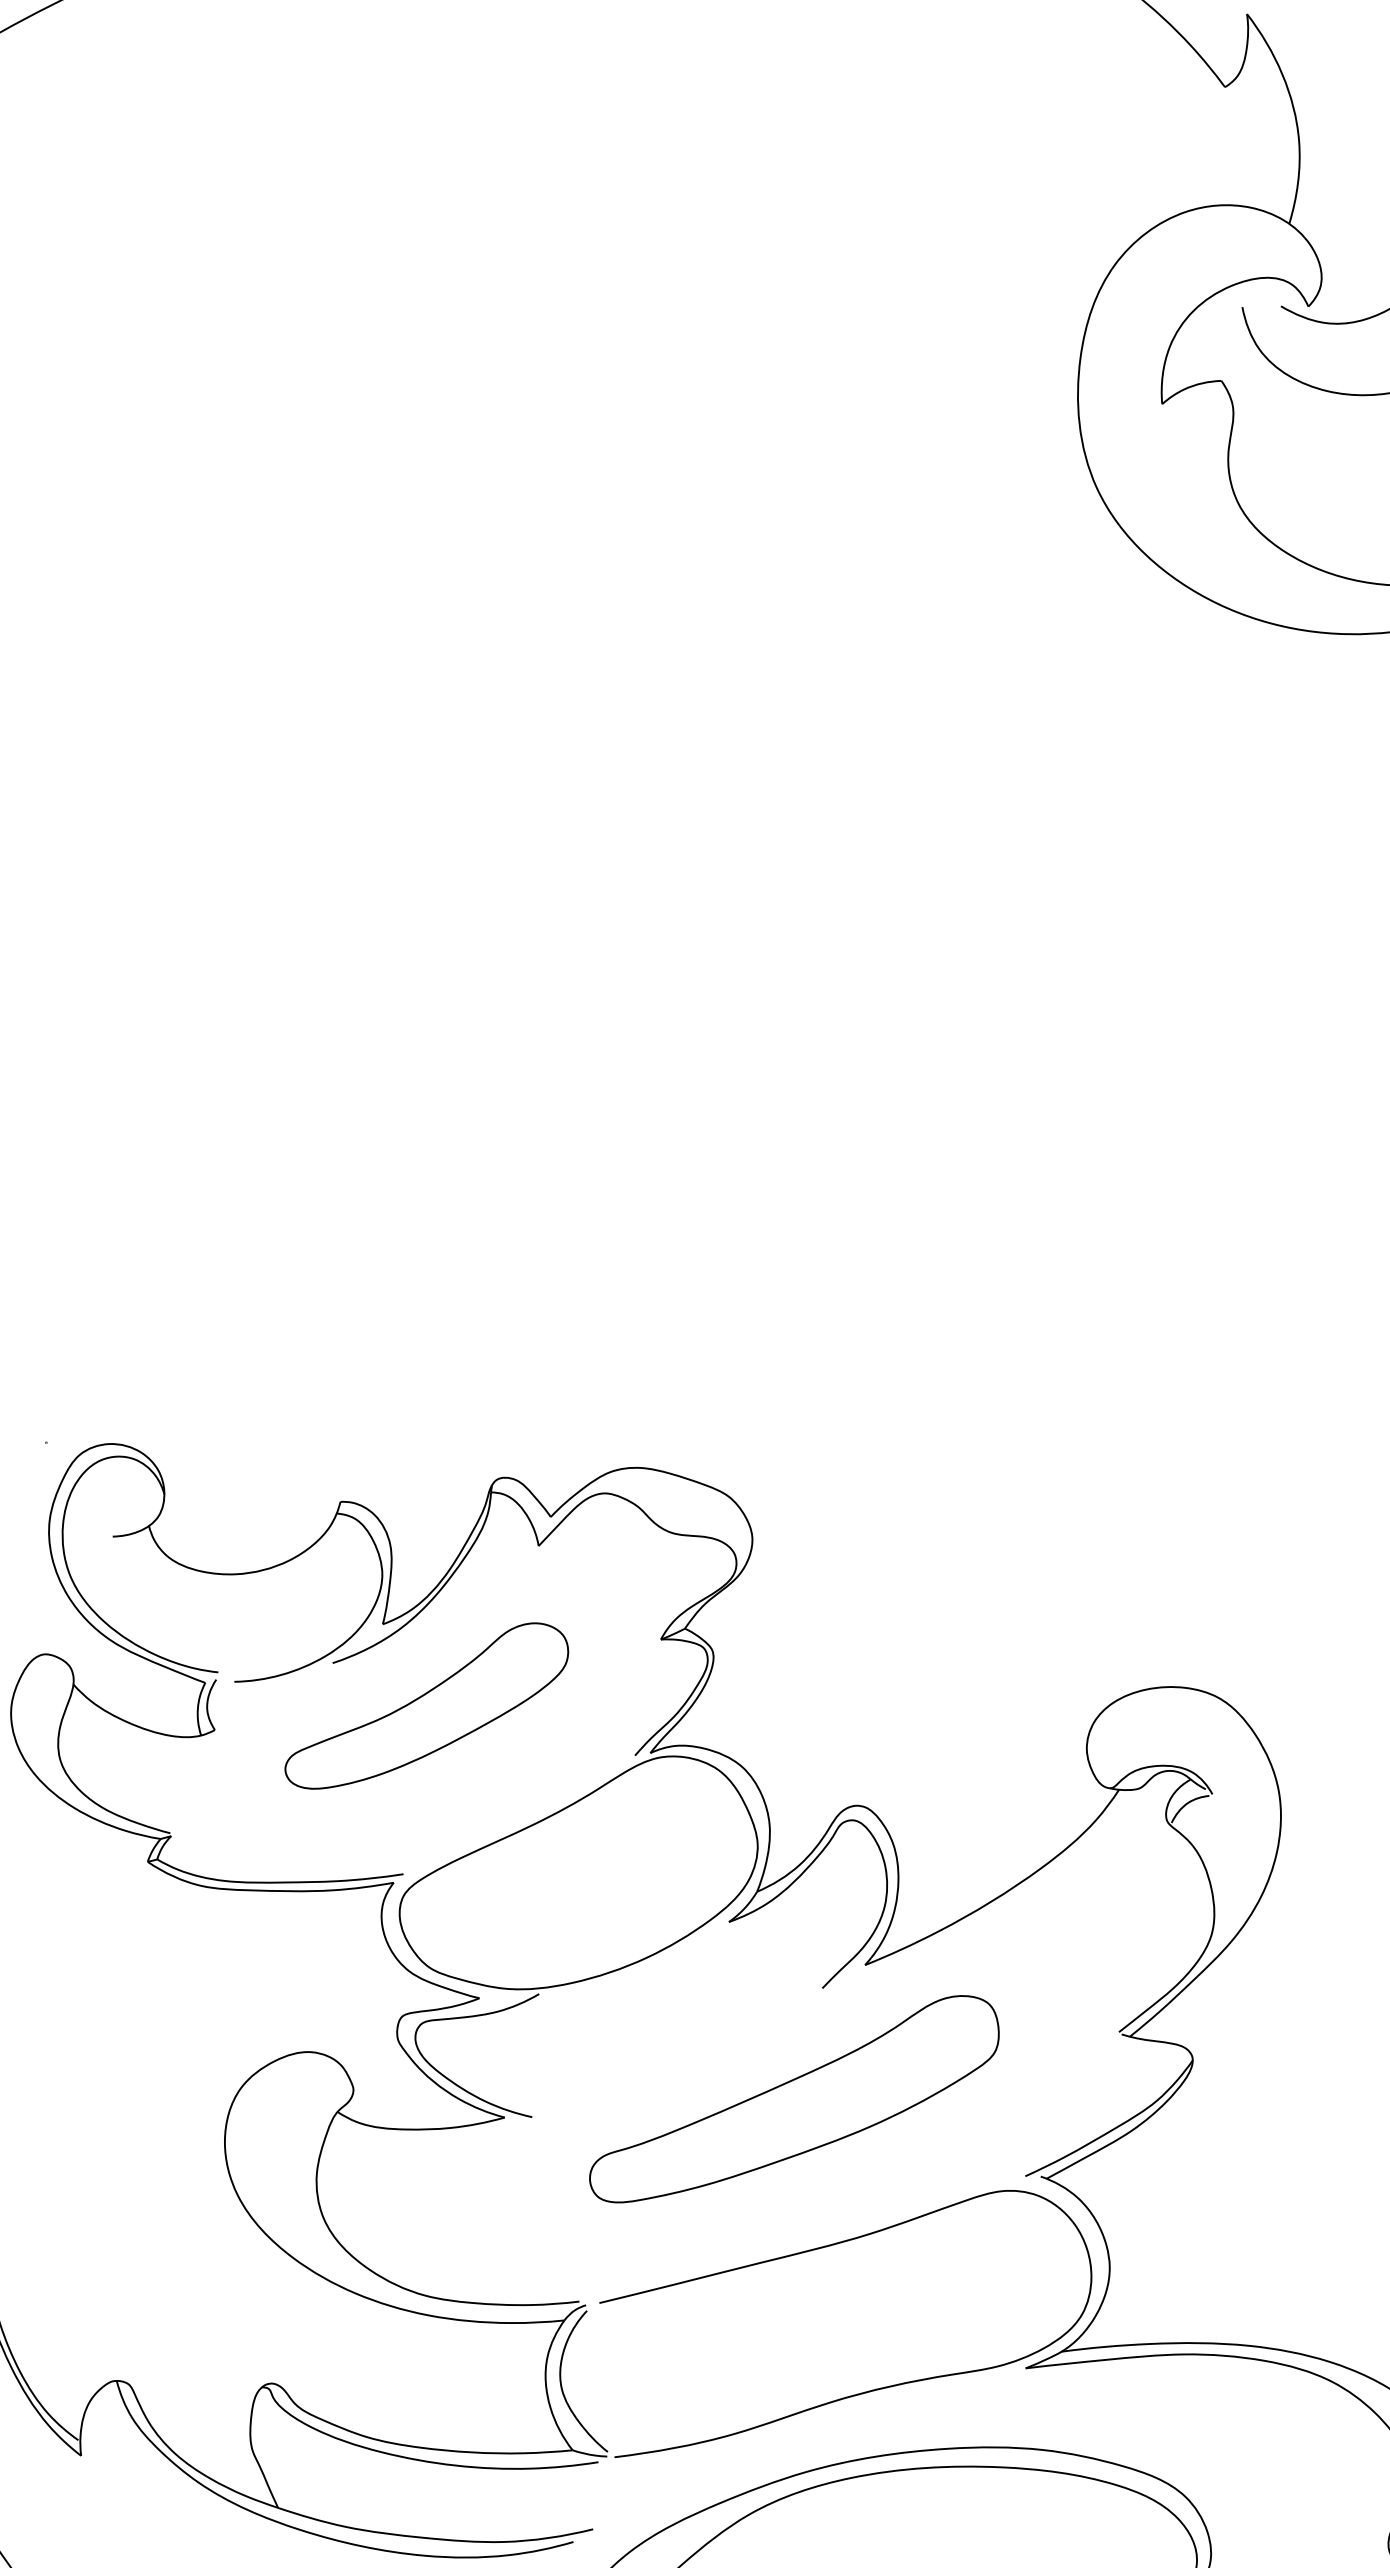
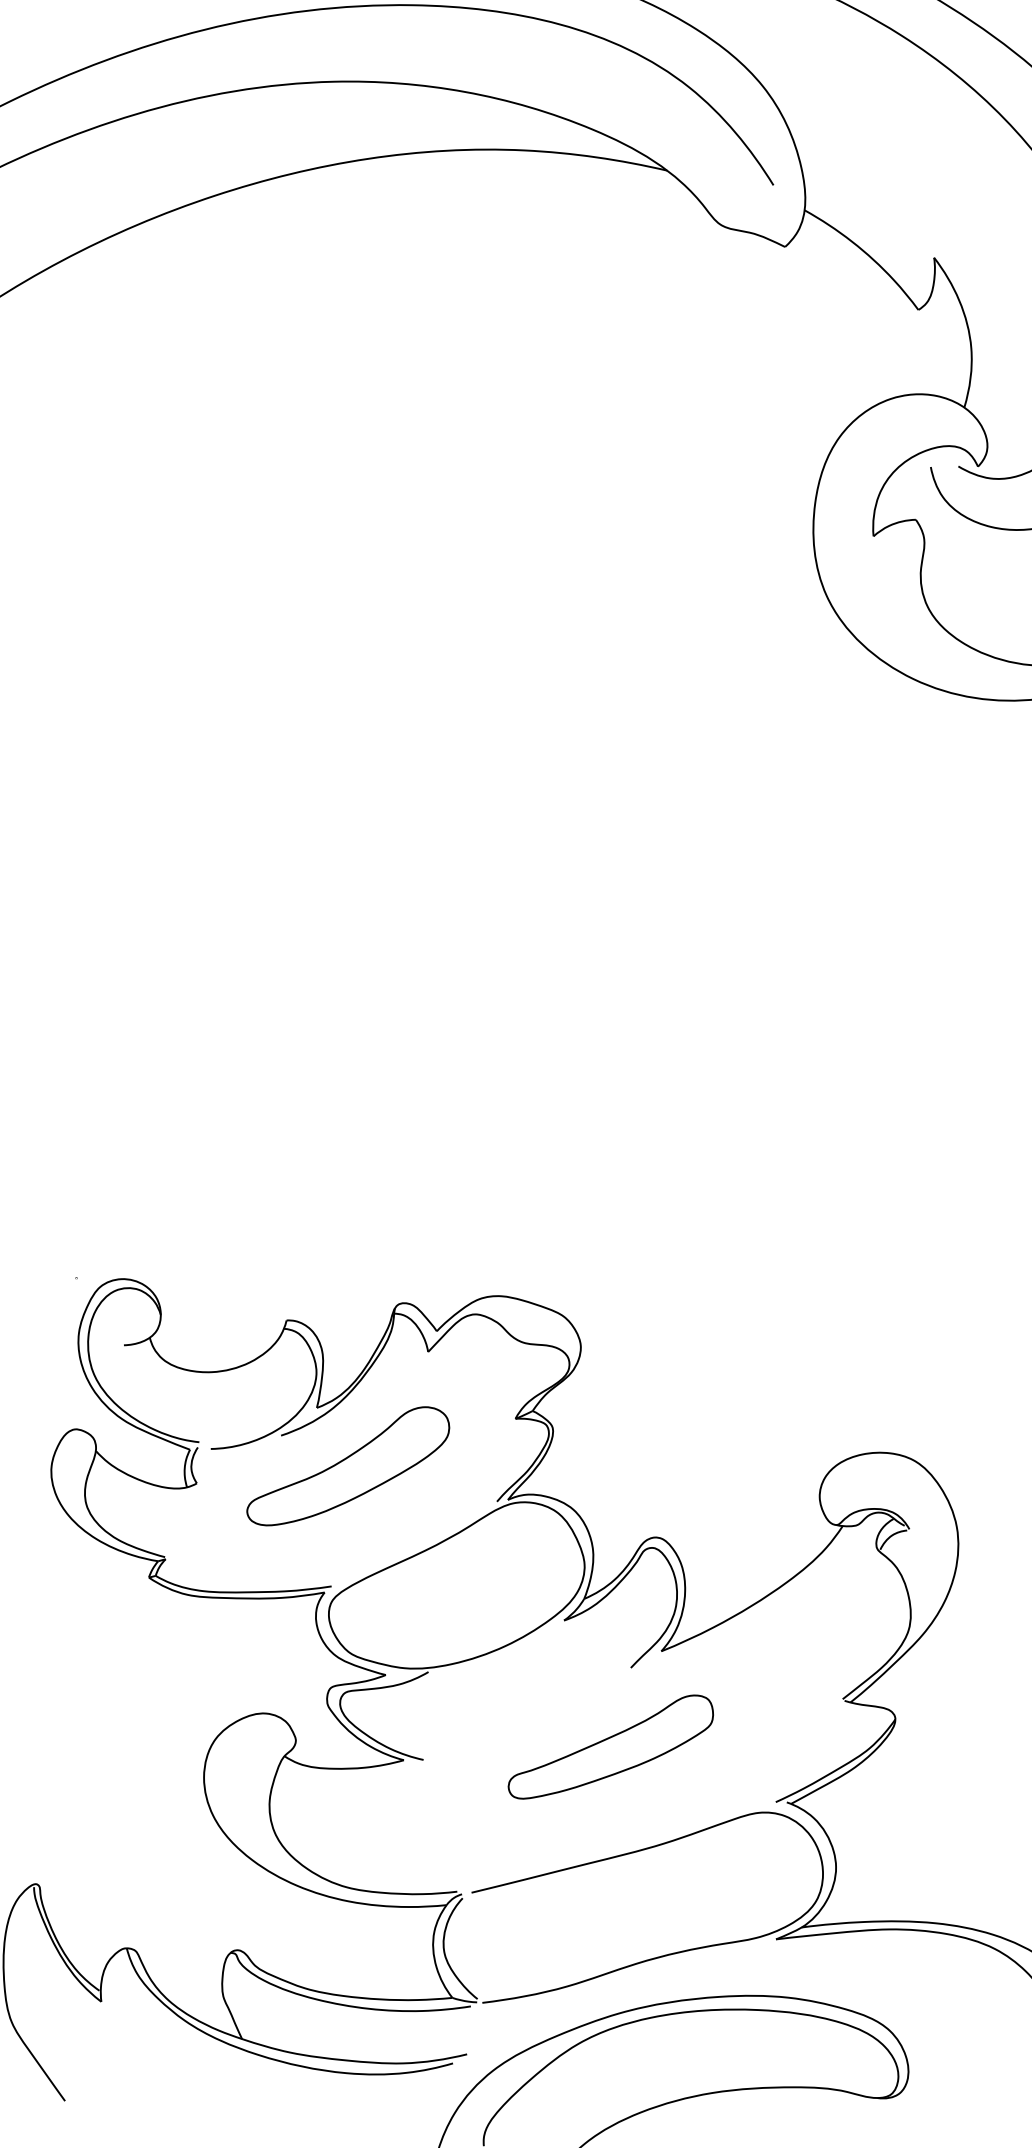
part: (793, 2098) -> (610, 1746), size x0.7

